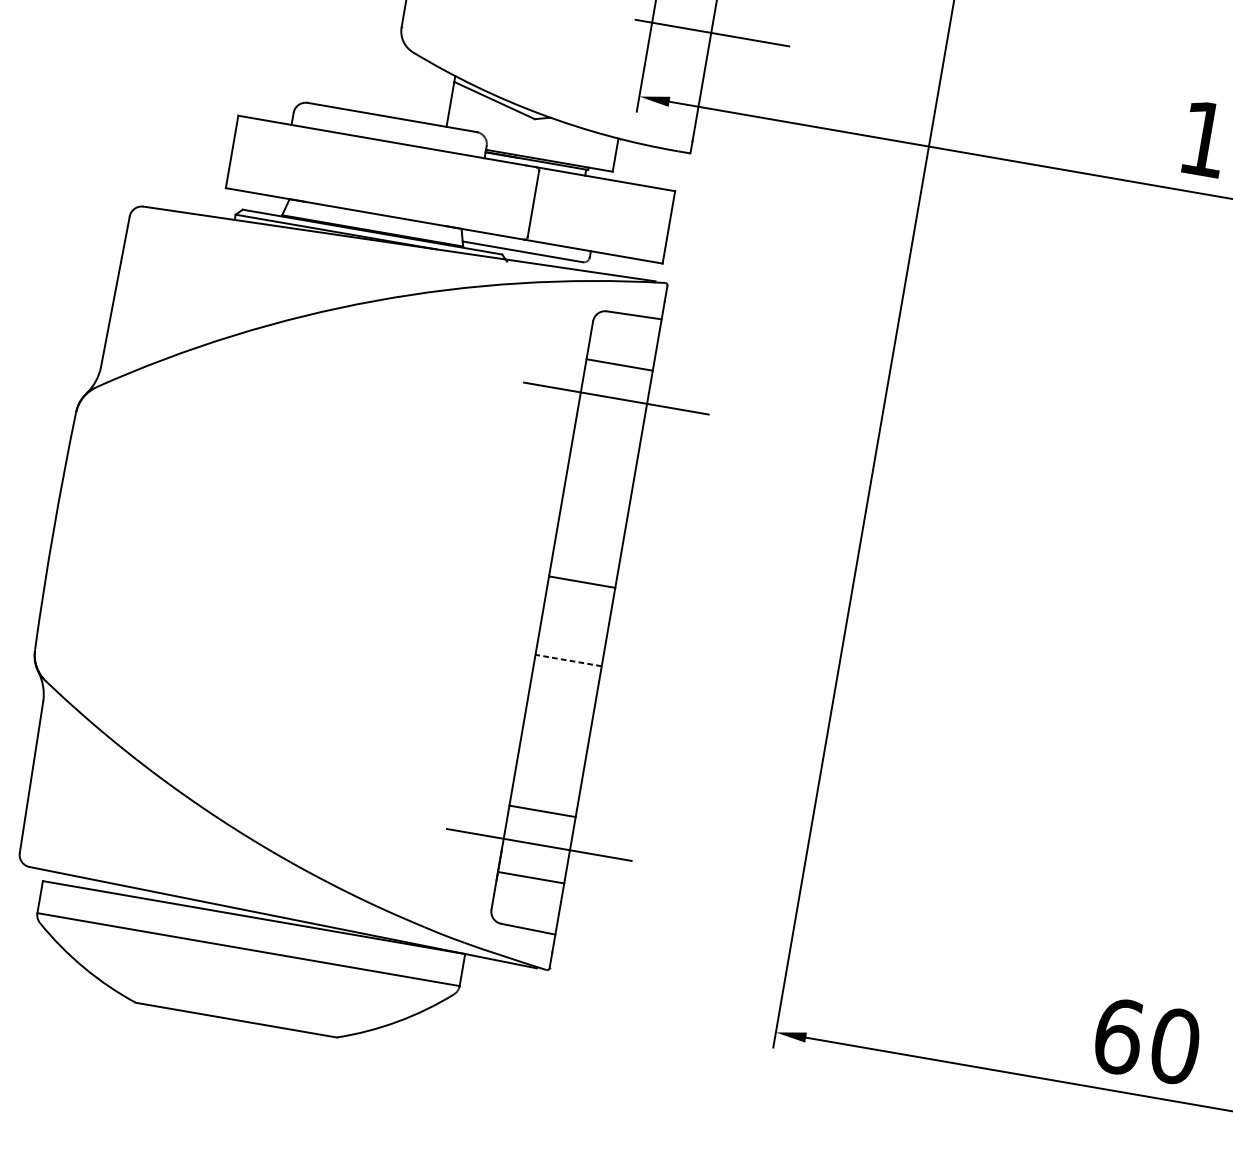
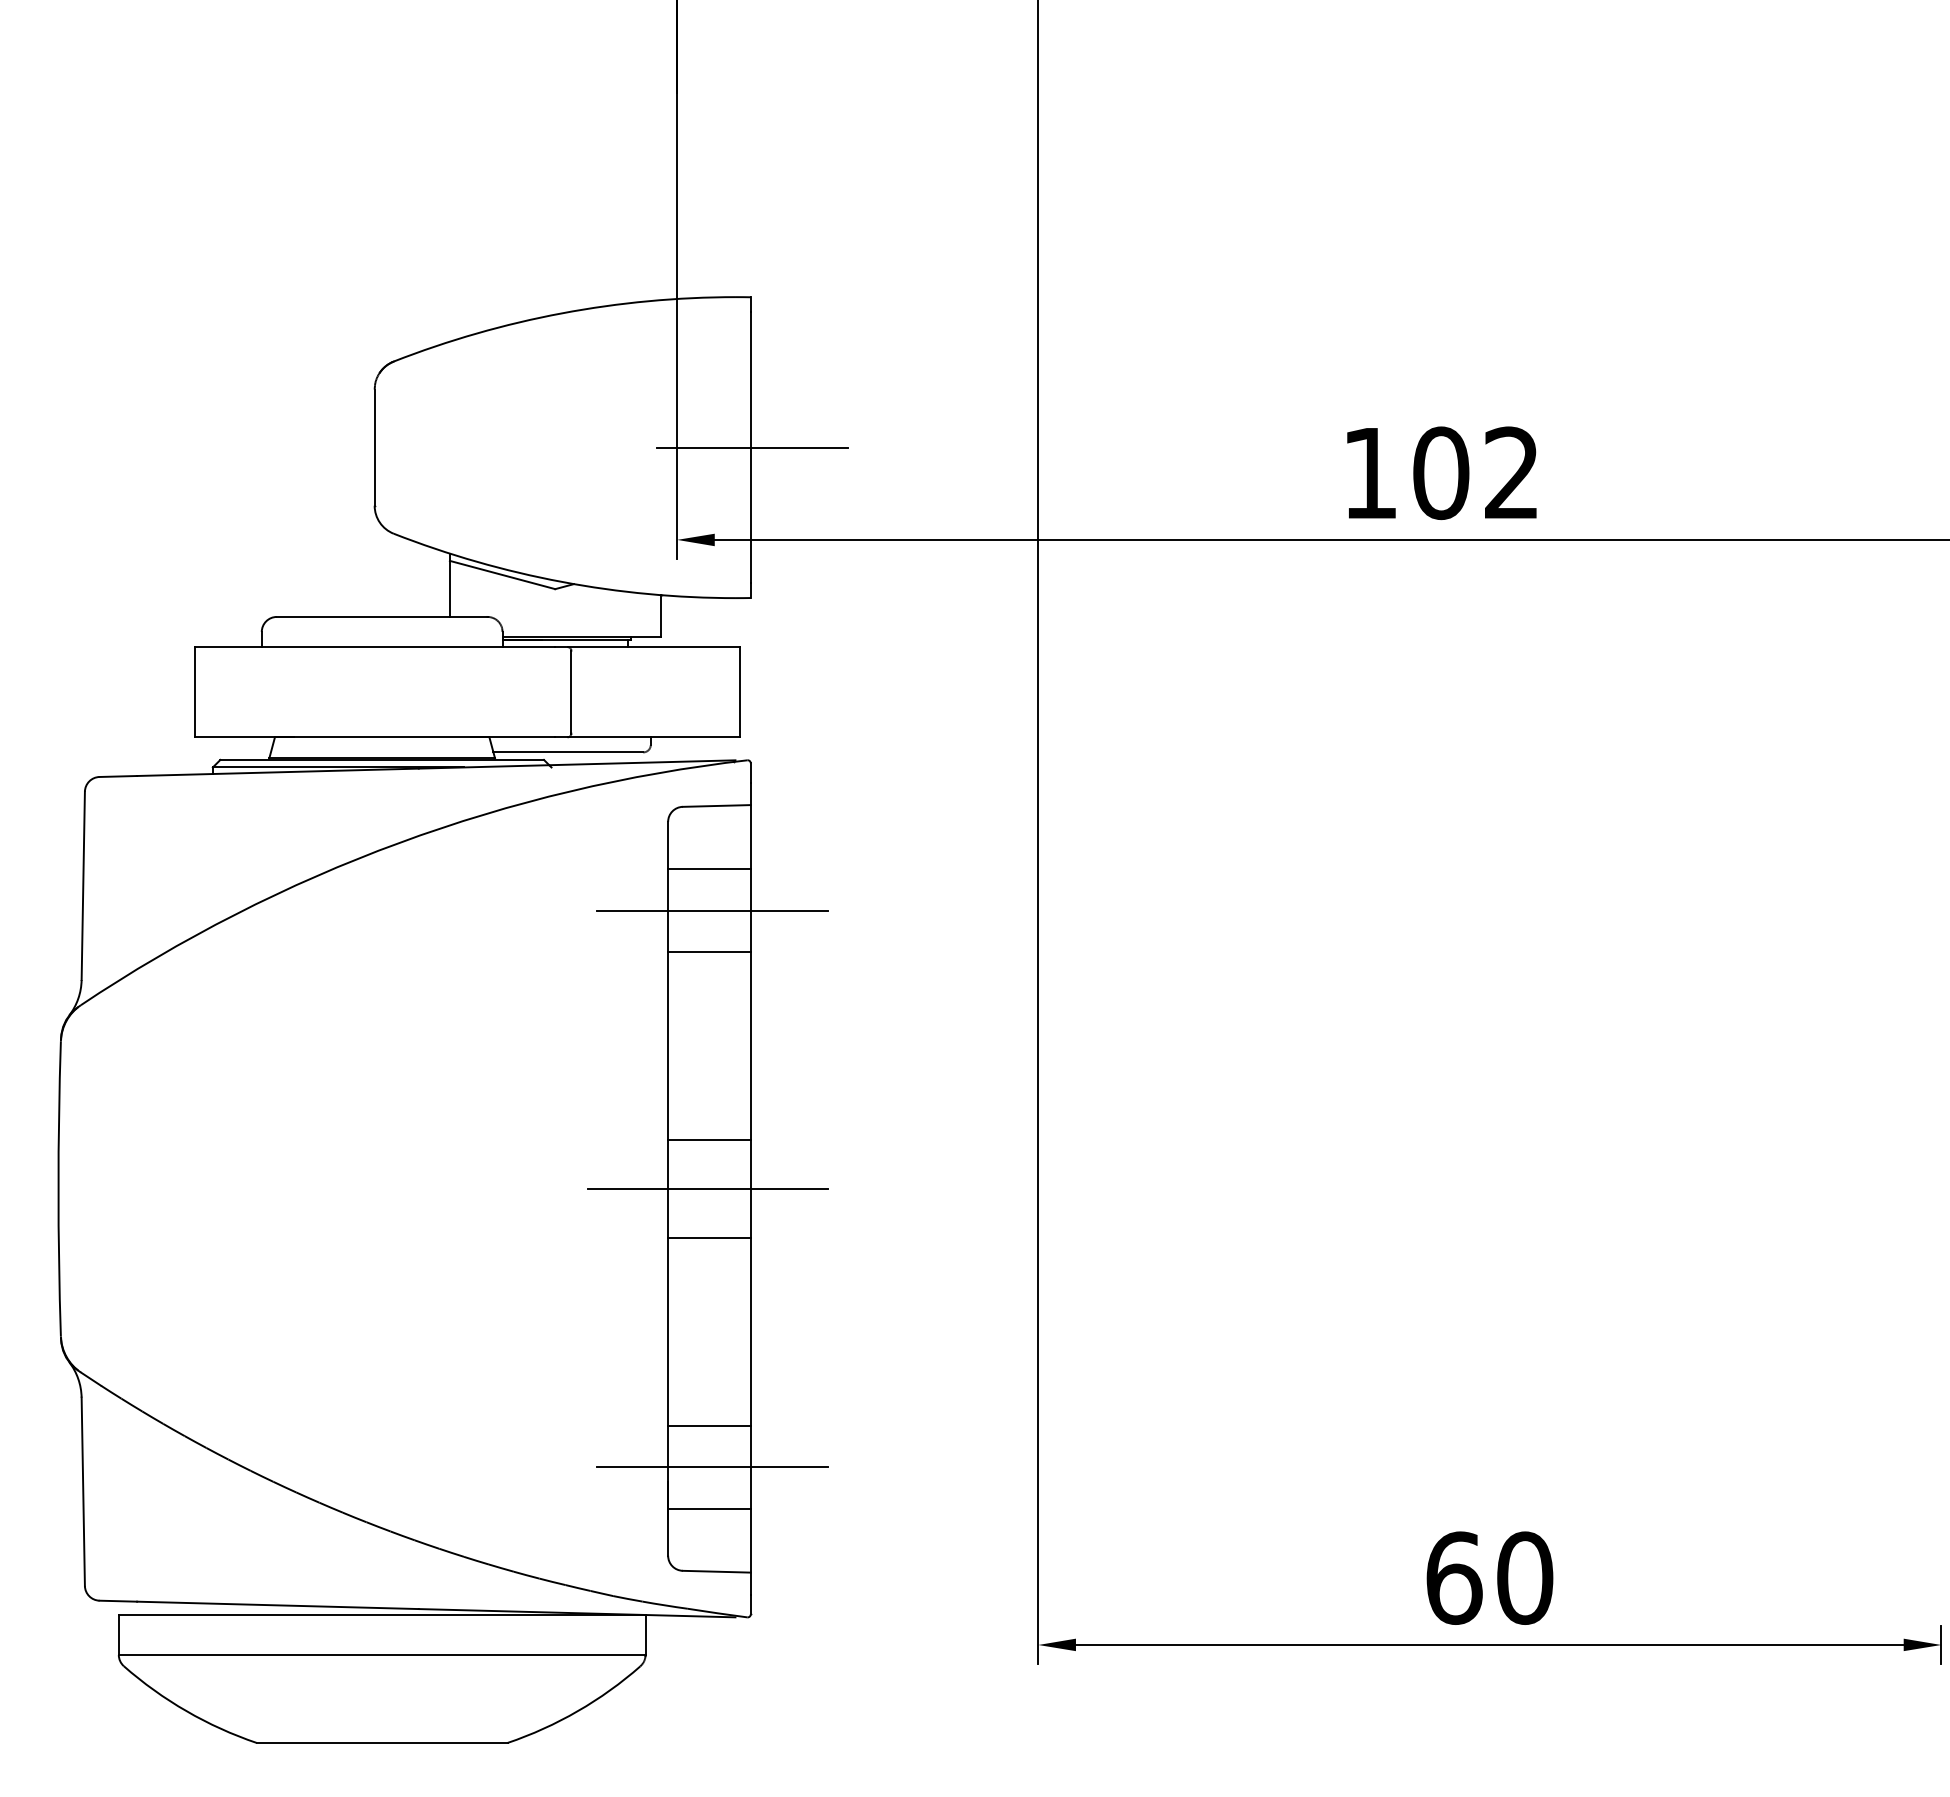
line: (608, 430) -> (709, 951), added
line: (573, 620) -> (707, 1188), added
line: (567, 660) -> (708, 1237), dashed -> solid

